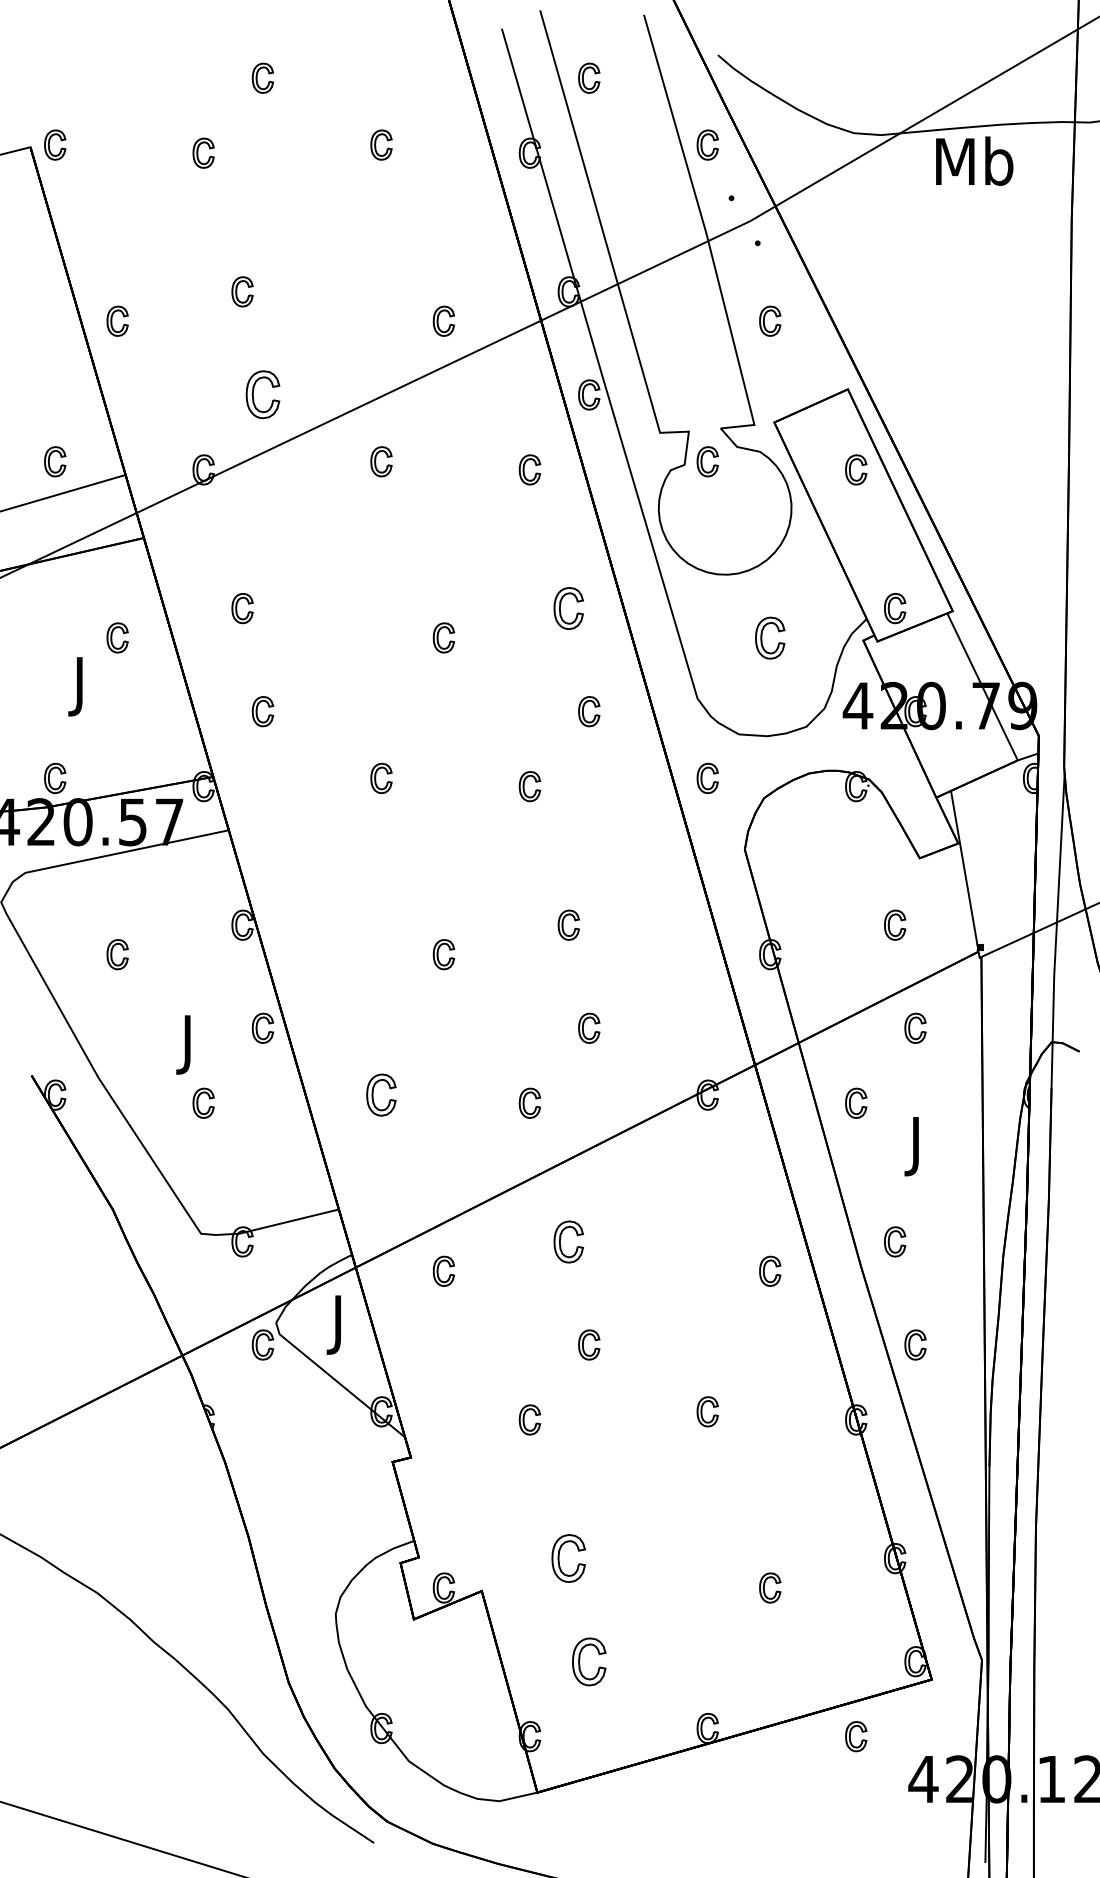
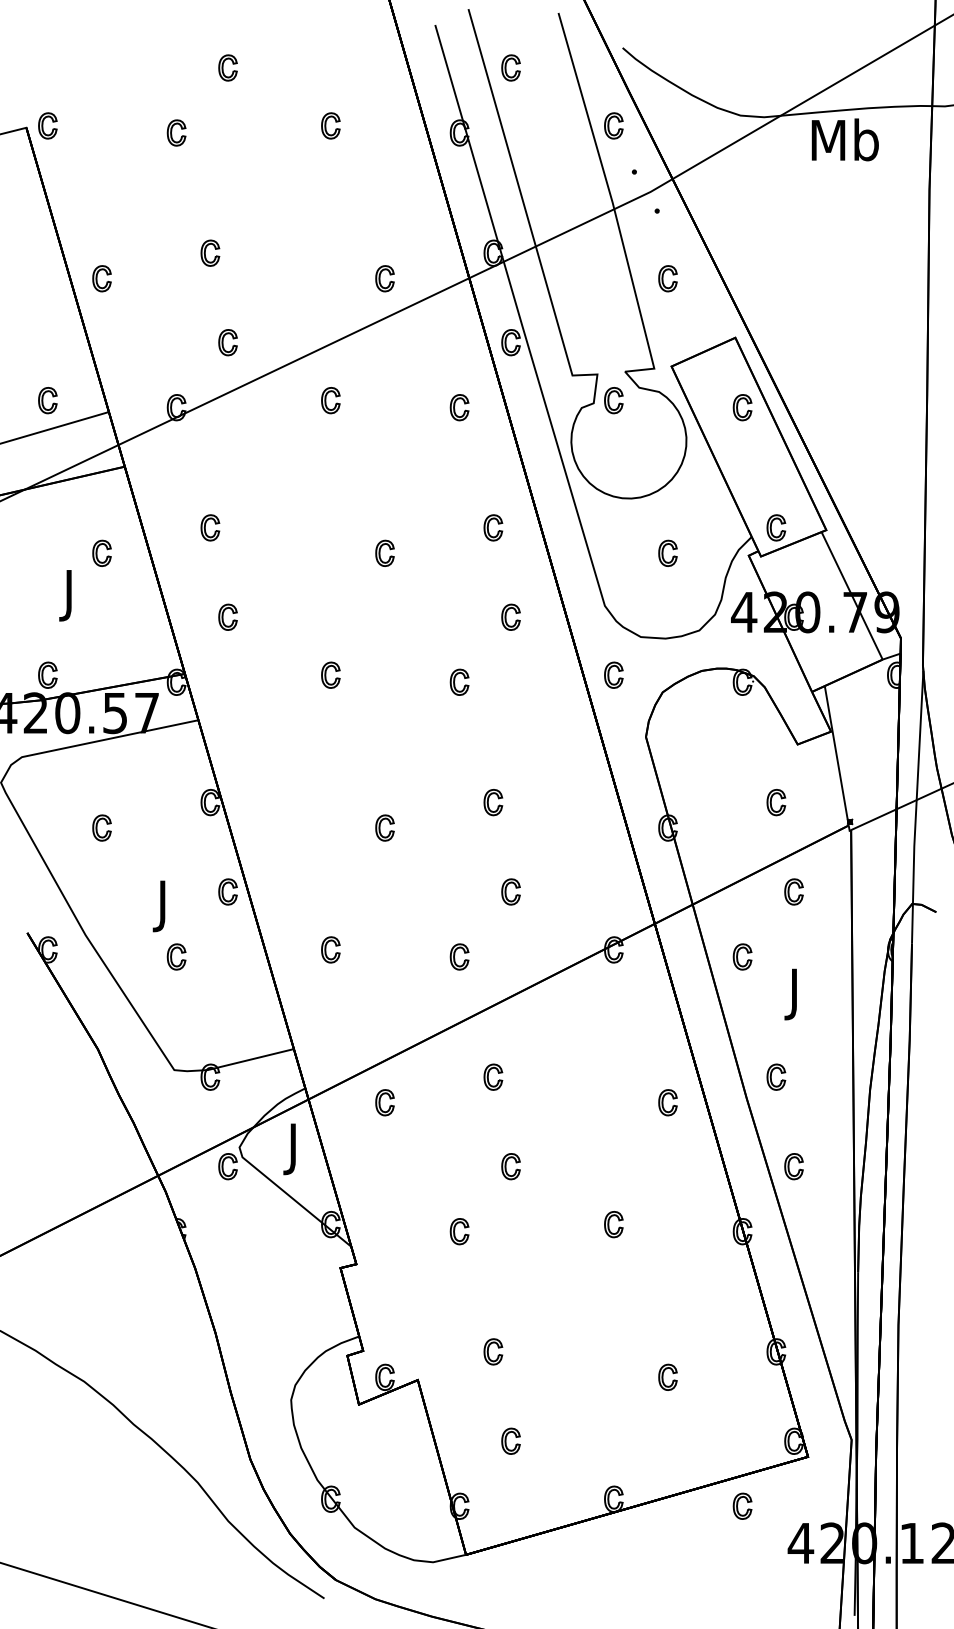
part: (262, 394) -> (227, 342), size x0.62
part: (569, 608) -> (493, 527), size x0.71
part: (769, 636) -> (667, 552), size x0.71
part: (381, 1094) -> (330, 949), size x0.71
part: (569, 1241) -> (493, 1076), size x0.71
part: (569, 1558) -> (493, 1351), size x0.62
part: (588, 1660) -> (510, 1440), size x0.62

